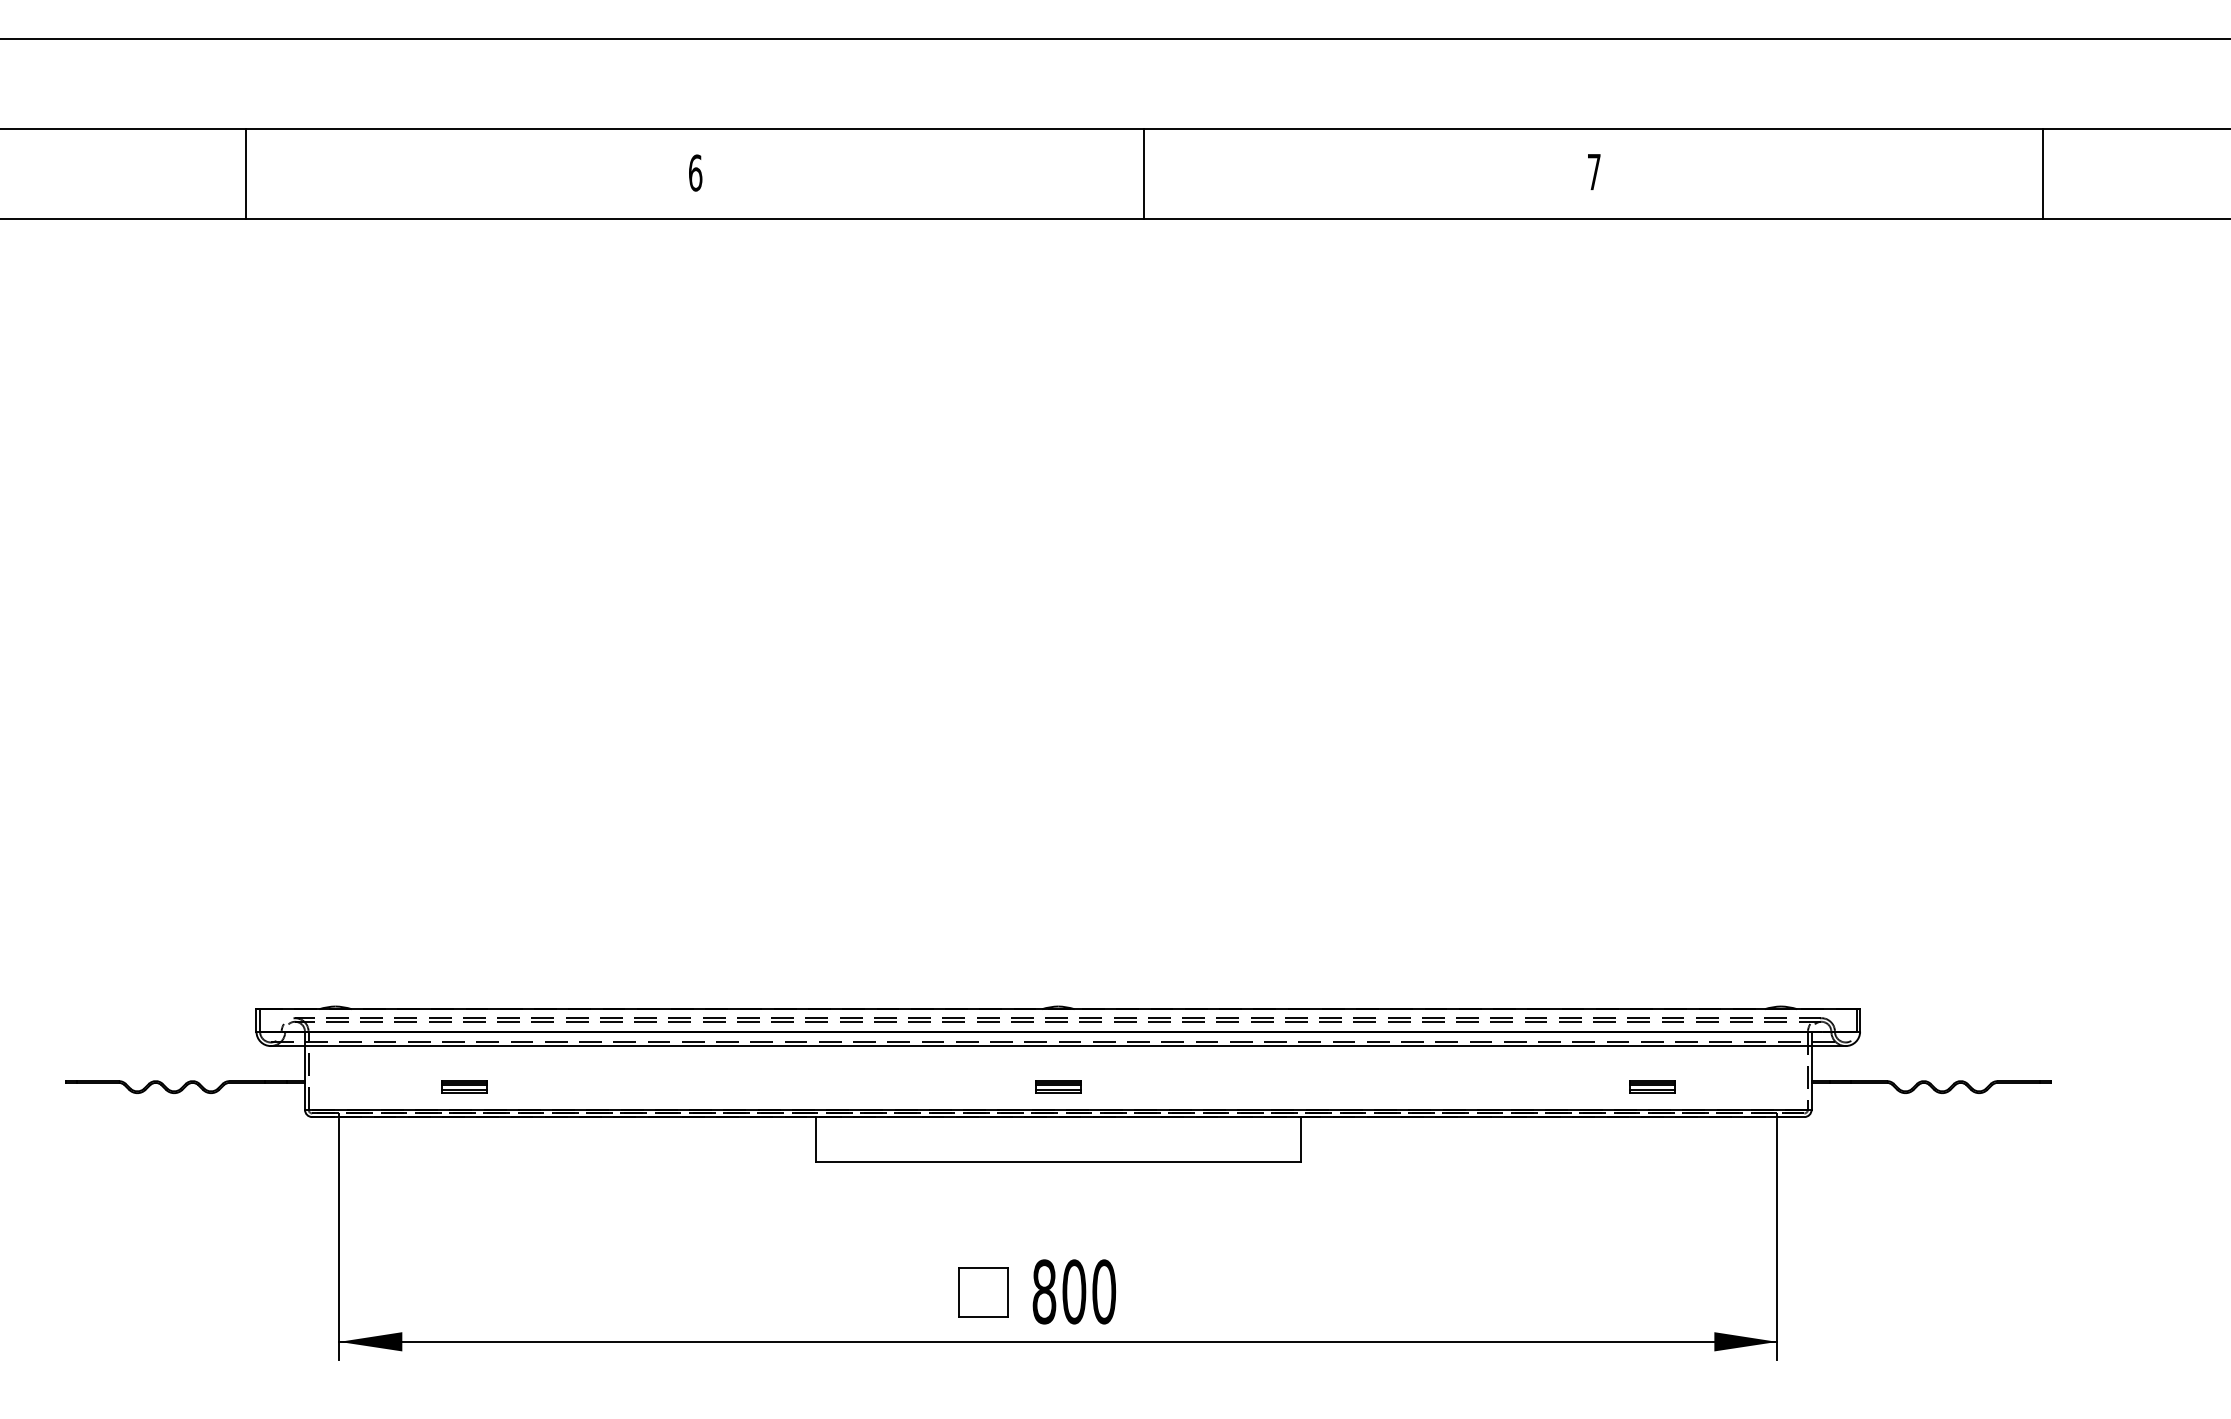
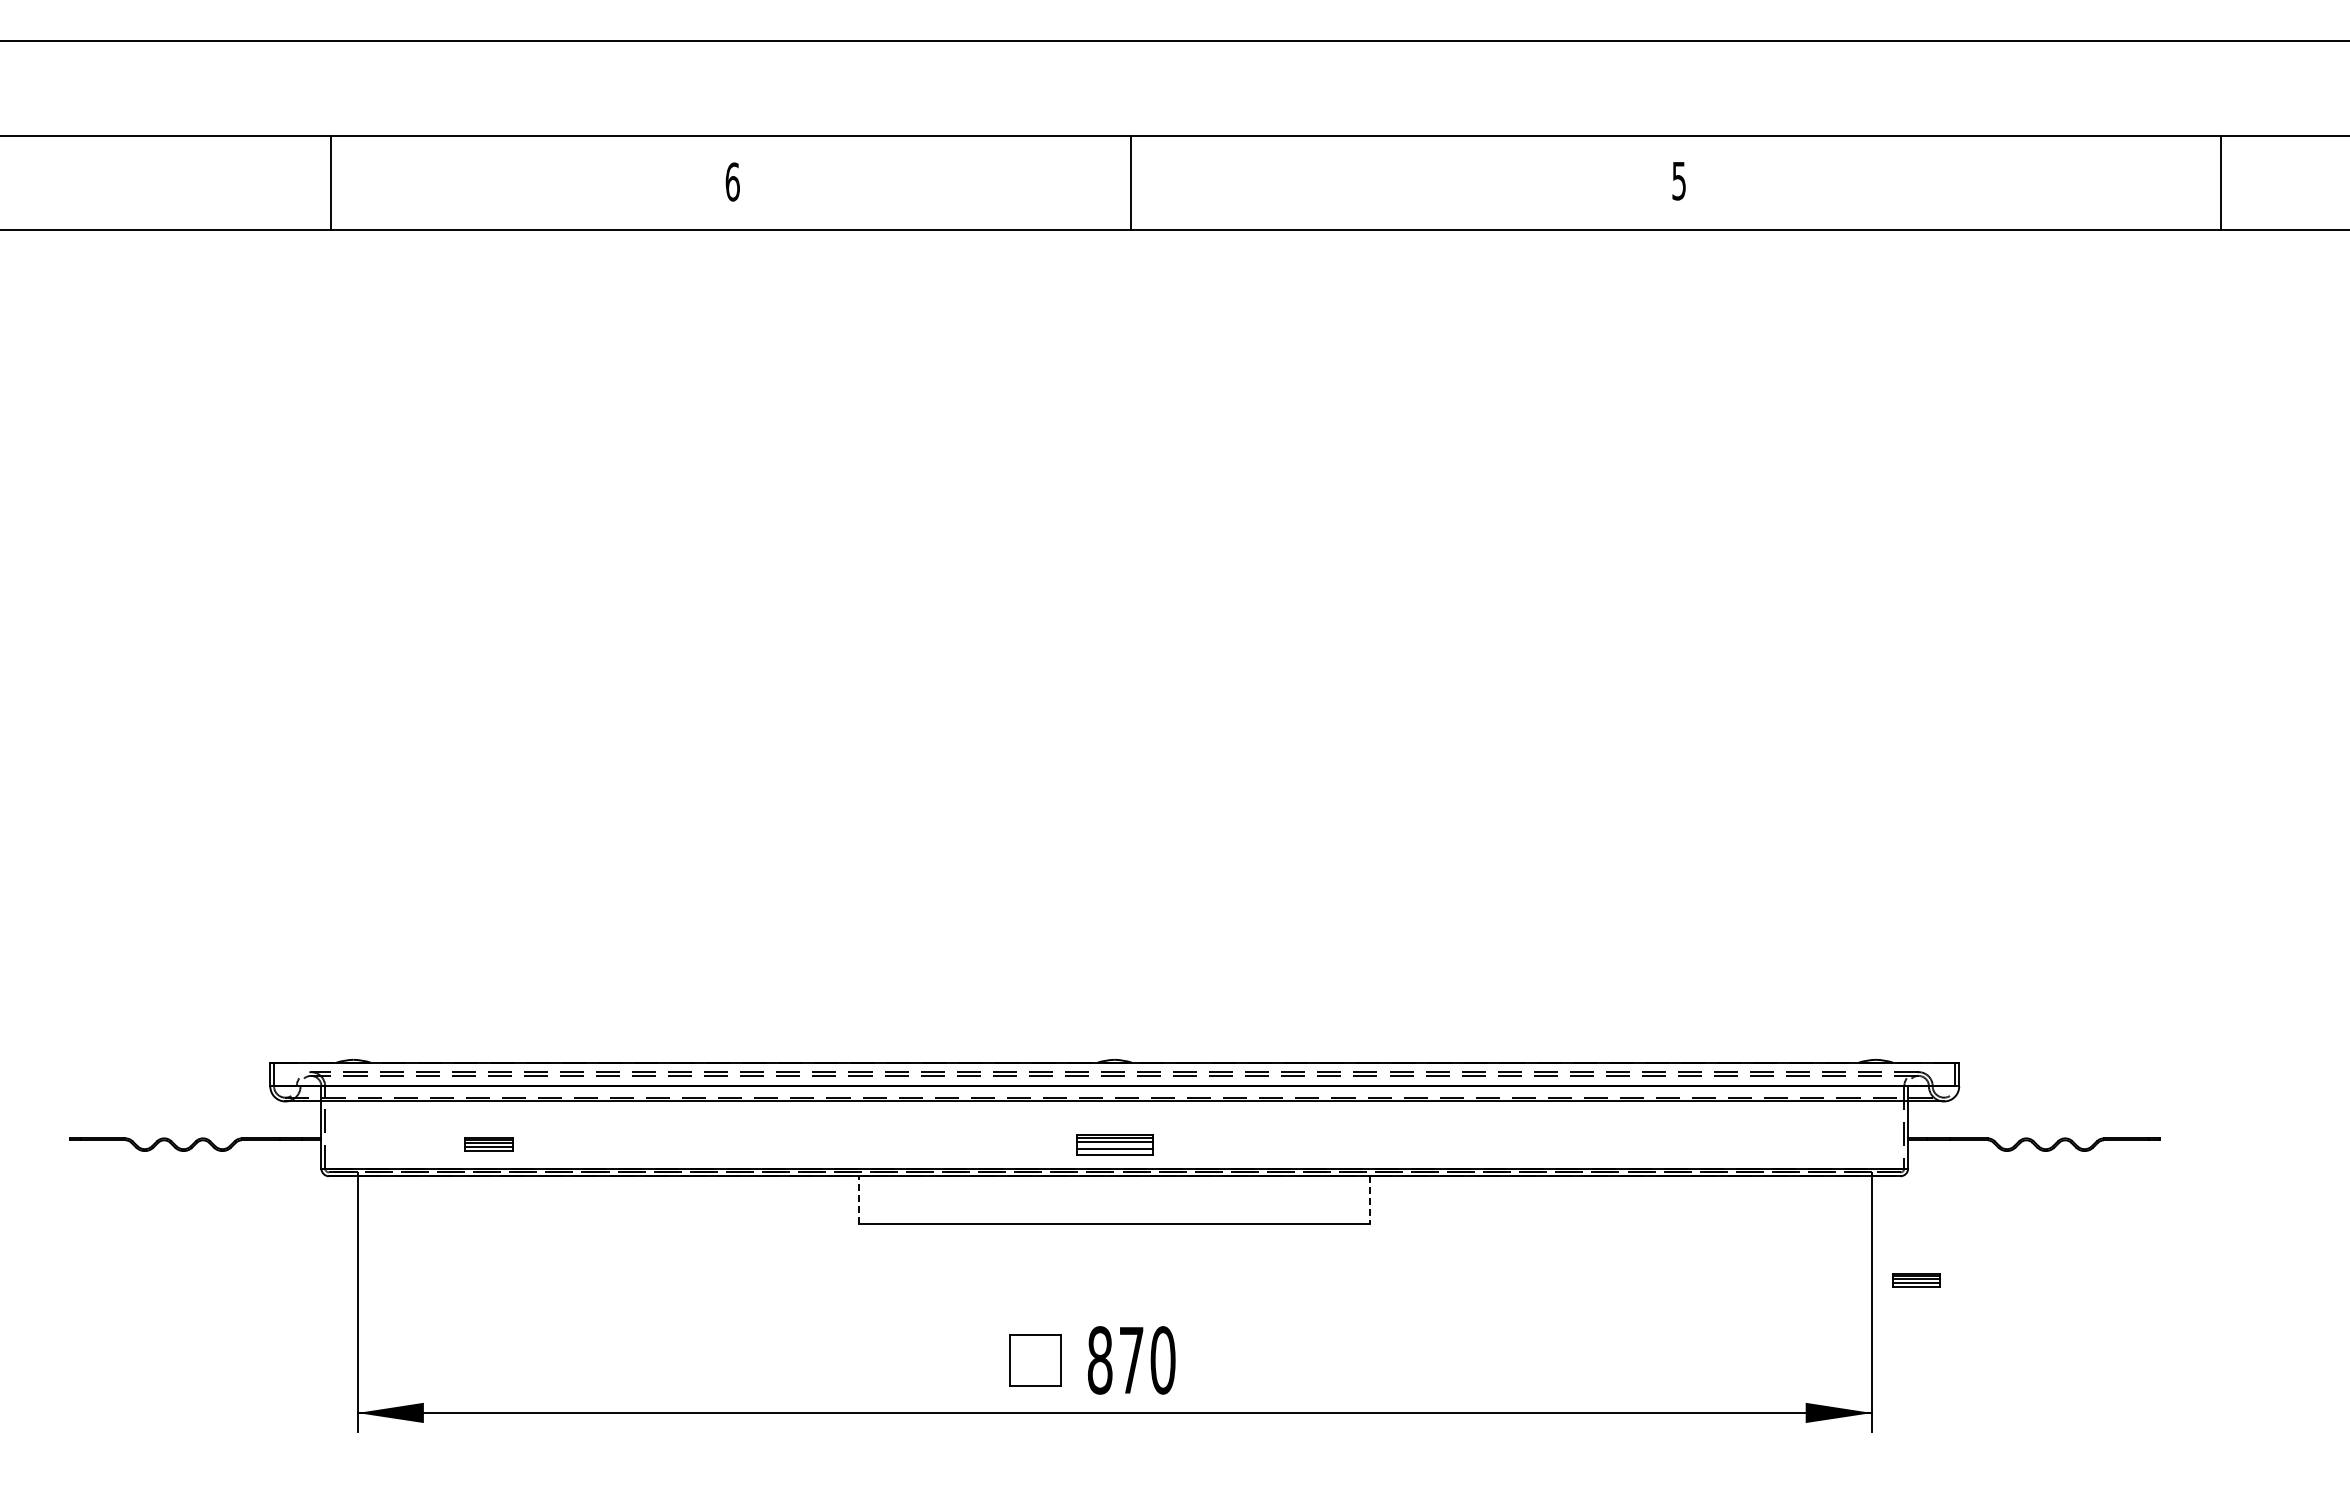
text: (1593, 172) -> (1678, 181), 7 -> 5
line: (245, 173) -> (330, 182), moved
line: (1144, 173) -> (1130, 182), moved
line: (2043, 173) -> (2221, 182), moved
part: (1058, 1086) -> (1114, 1144), size x1.6
part: (1652, 1086) -> (1916, 1280), moved
line: (815, 1139) -> (859, 1199), solid -> dashed
line: (1301, 1139) -> (1370, 1199), solid -> dashed
text: (1074, 1292) -> (1131, 1360), 800 -> 870

